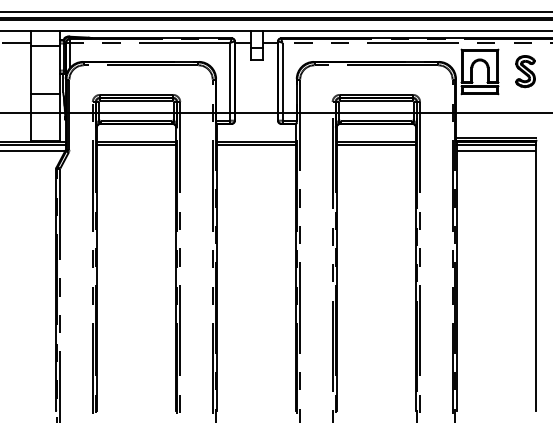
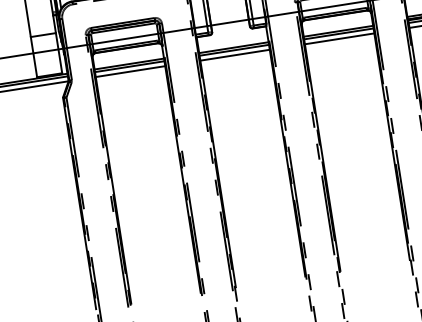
line: (136, 150) -> (130, 71), added
line: (256, 150) -> (235, 55), added
line: (376, 150) -> (339, 38), added

